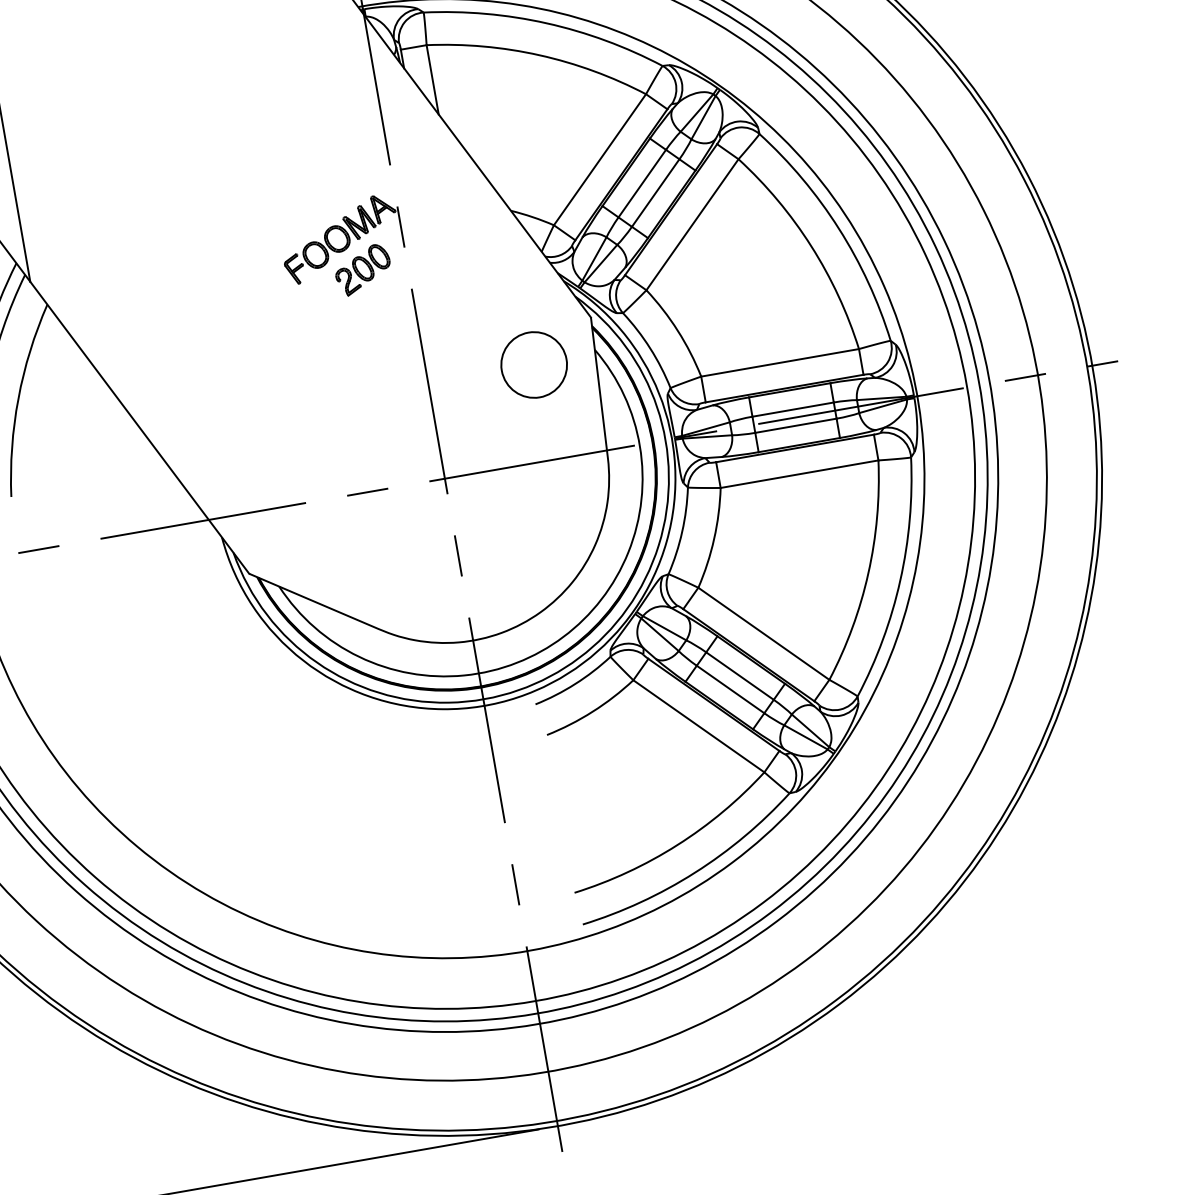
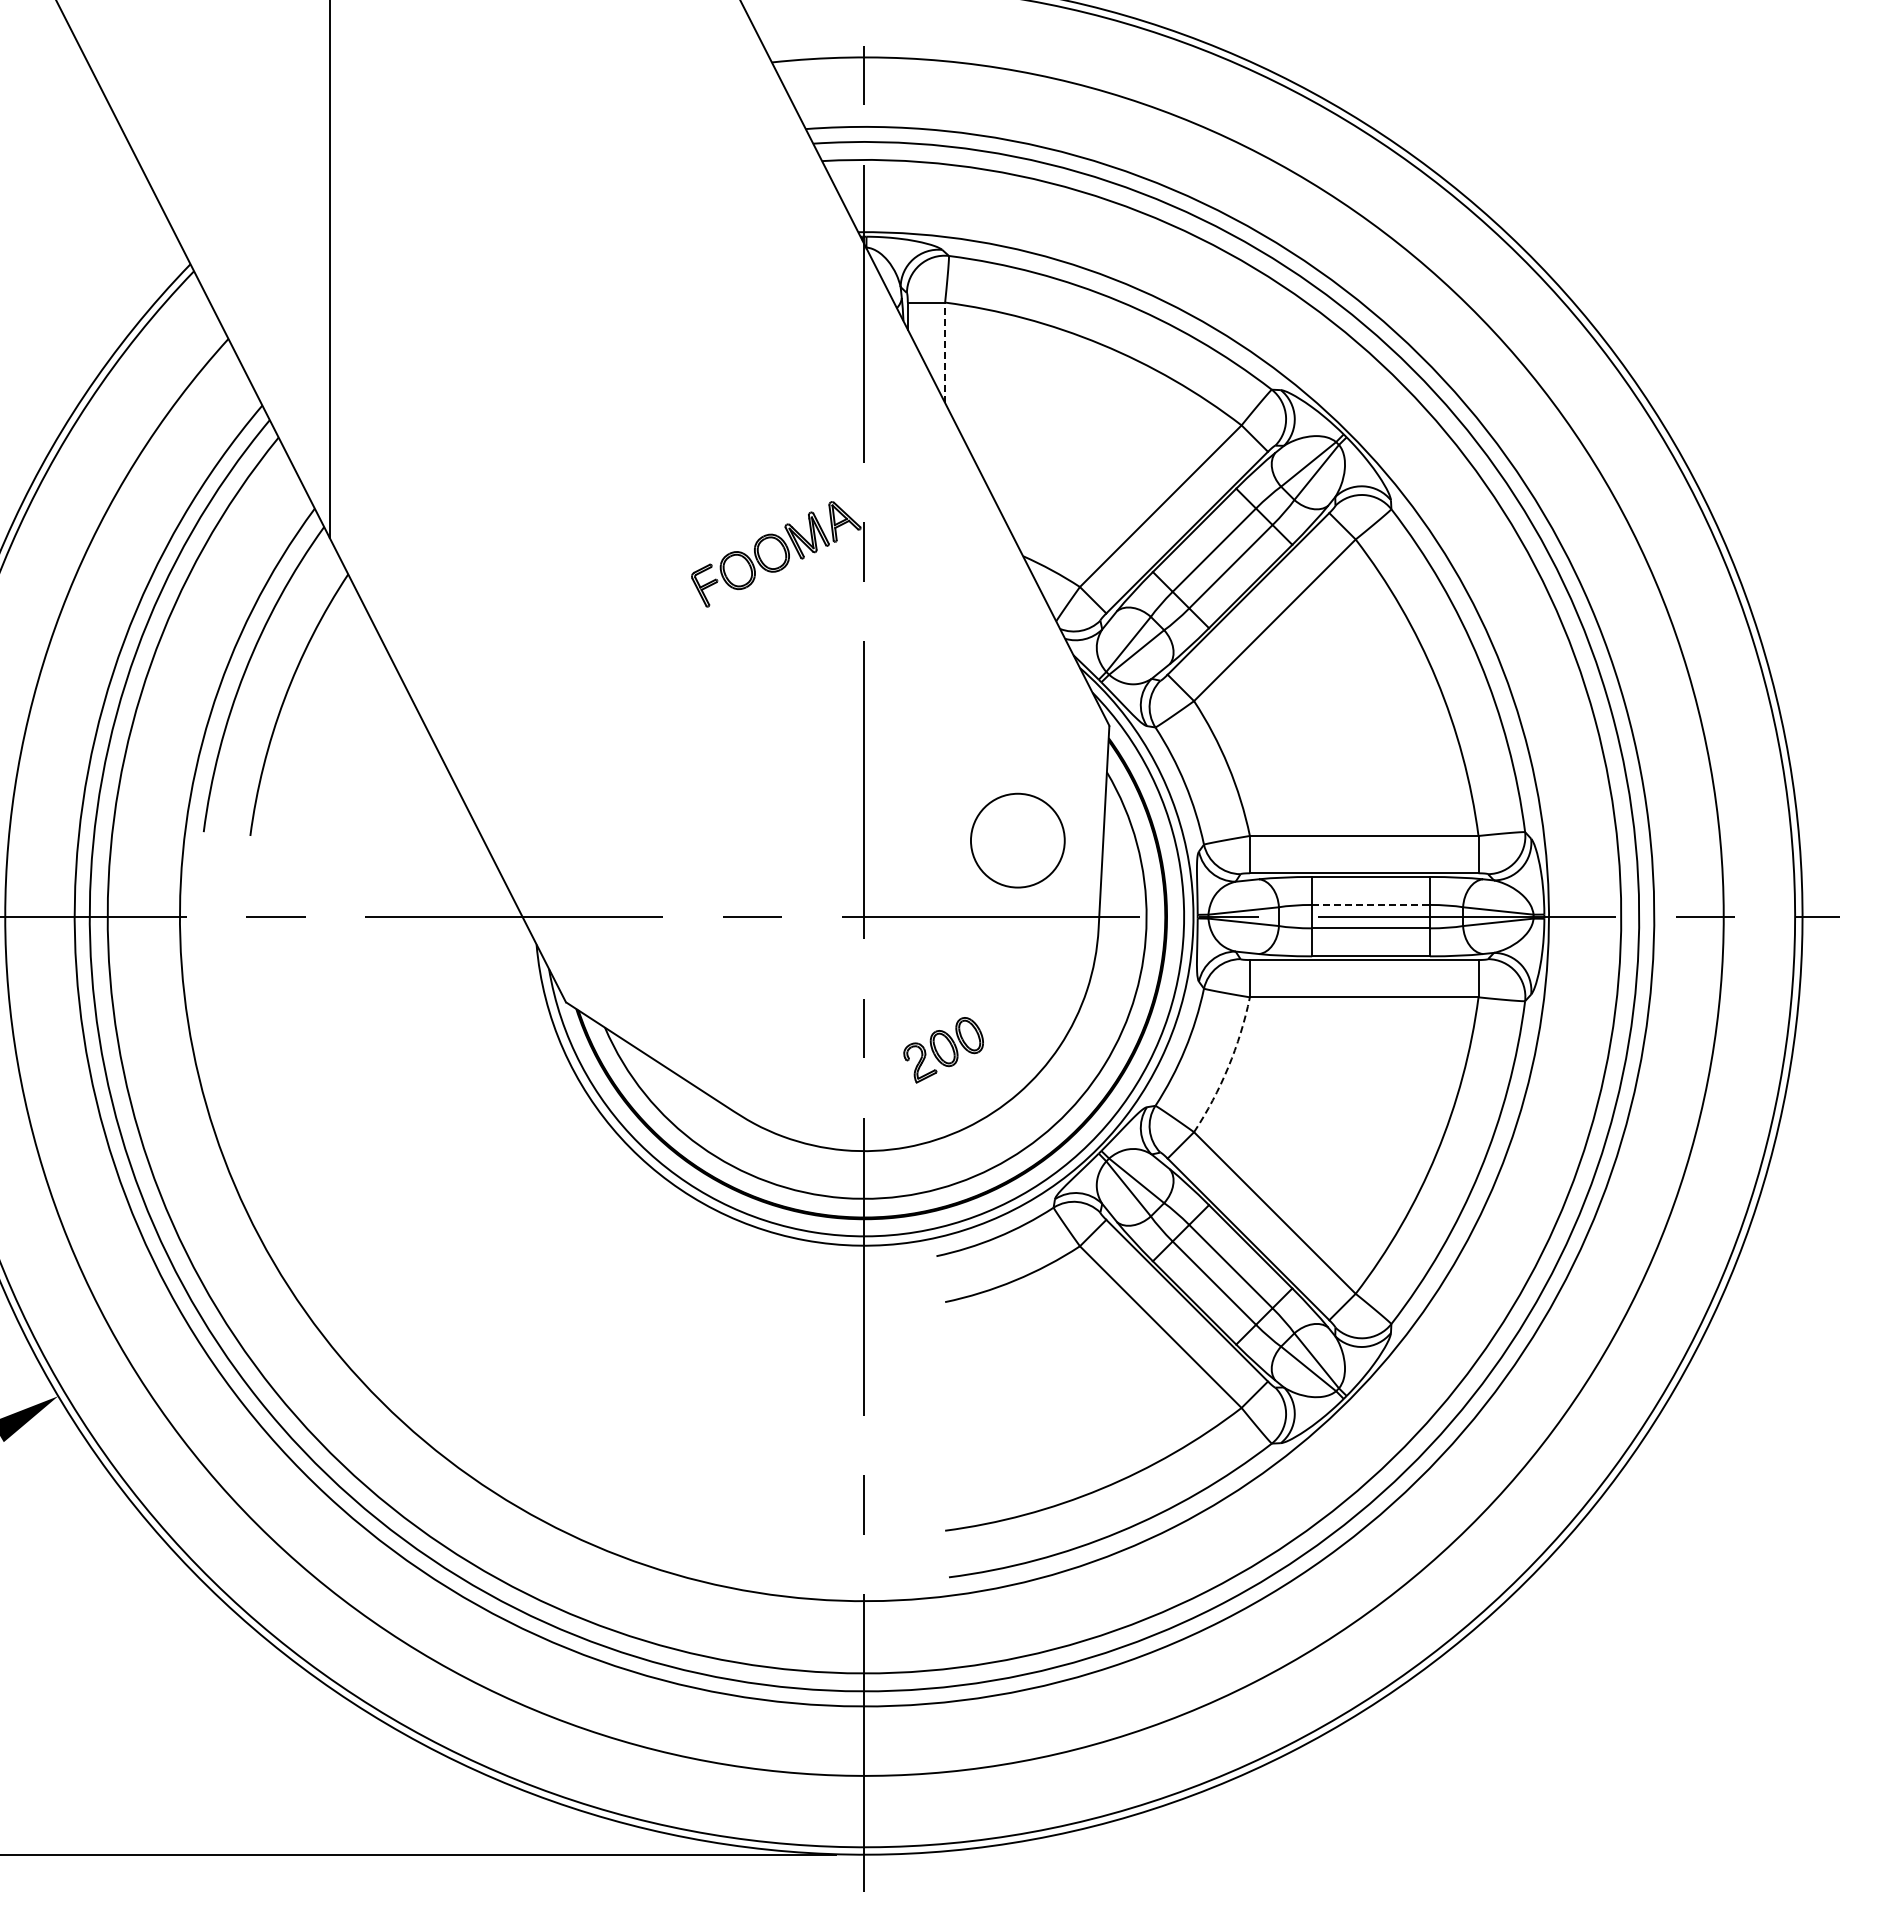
line: (432, 79) -> (945, 352), solid -> dashed
part: (363, 270) -> (943, 1050), moved
circle: (533, 364) -> (1017, 840), moved
line: (793, 409) -> (1371, 904), solid -> dashed
arc: (714, 538) -> (1228, 1067), solid -> dashed

